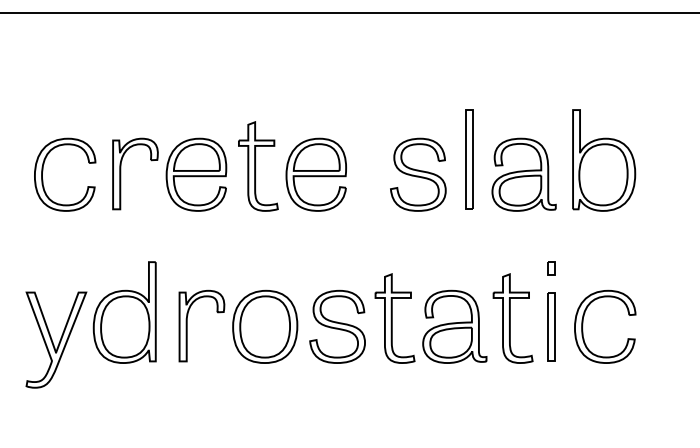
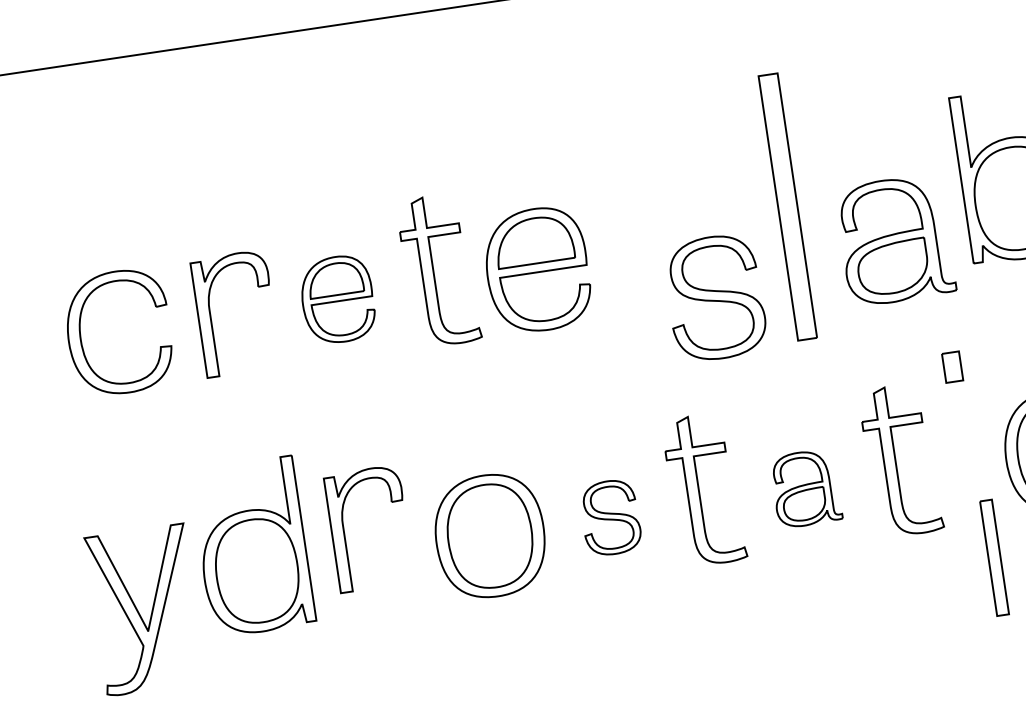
part: (469, 159) -> (788, 206), size x1.6
part: (196, 174) -> (337, 299), size x0.7
part: (418, 174) -> (715, 297), moved
part: (523, 174) -> (894, 239), moved
part: (551, 268) -> (952, 367), size x1.4
part: (187, 325) -> (345, 531), moved
part: (337, 326) -> (610, 517), size x0.6
part: (454, 326) -> (805, 488), size x0.6
part: (551, 326) -> (994, 557), moved

